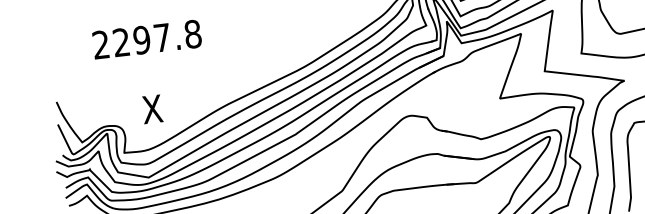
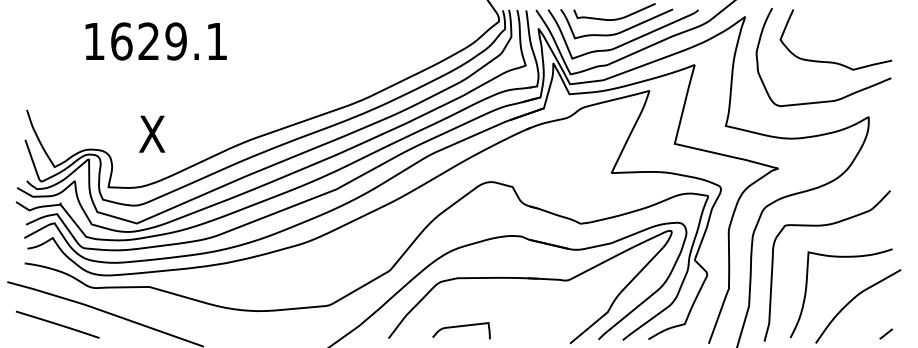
text: (146, 39) -> (155, 41), 2297.8 -> 1629.1

